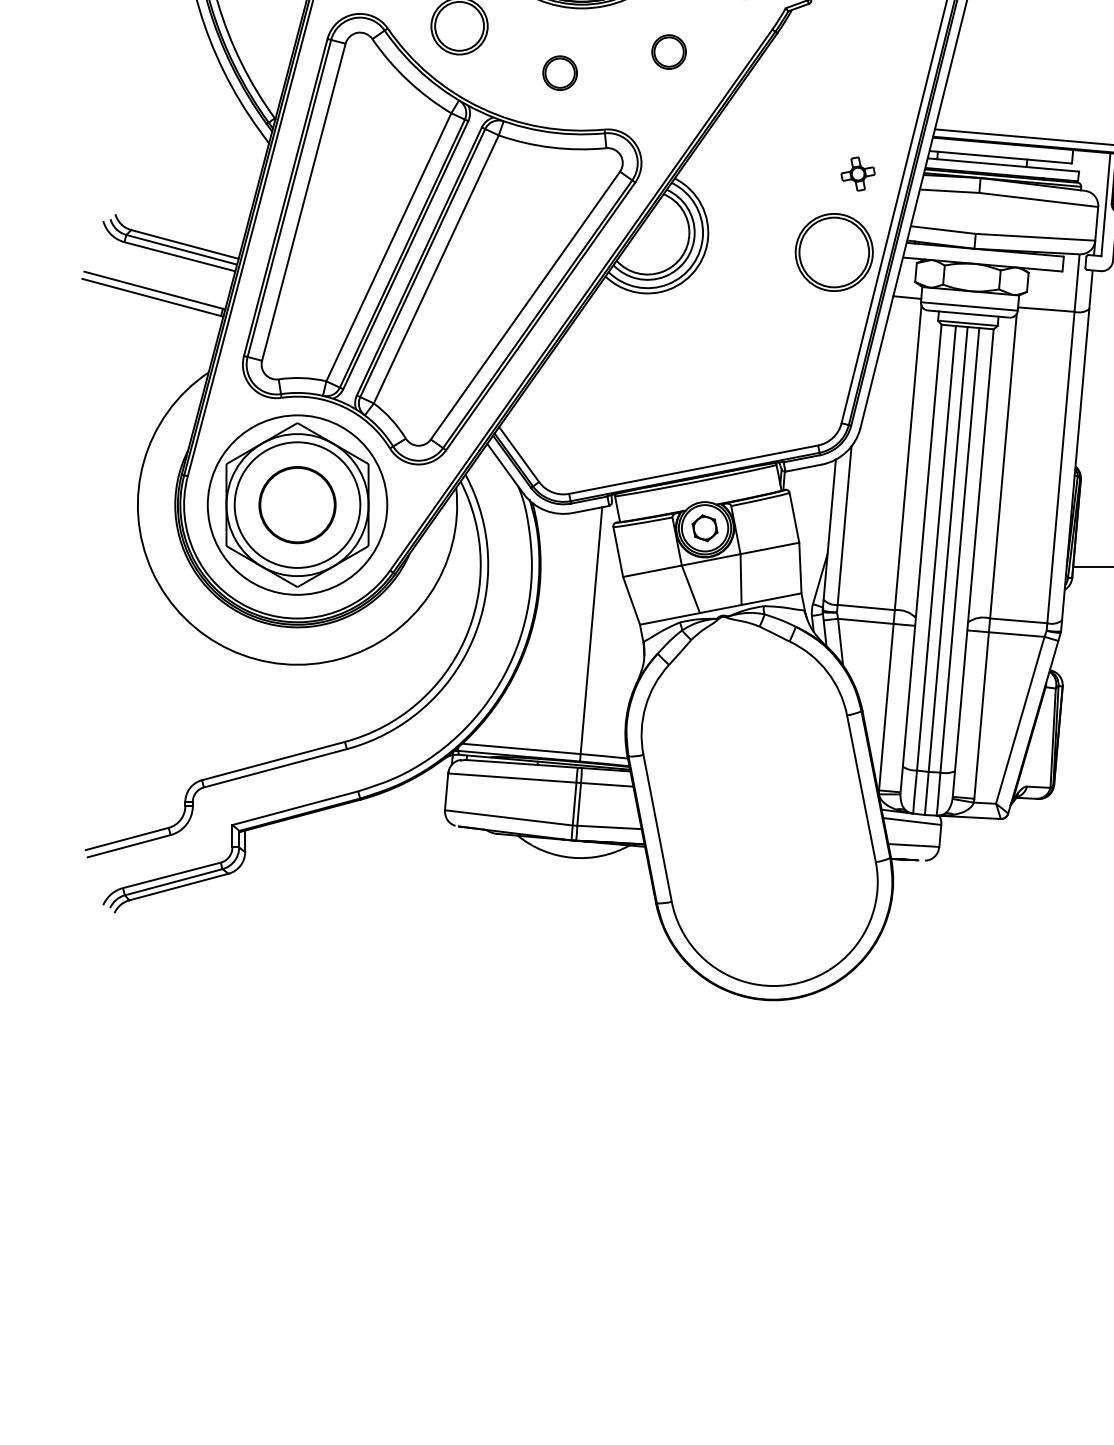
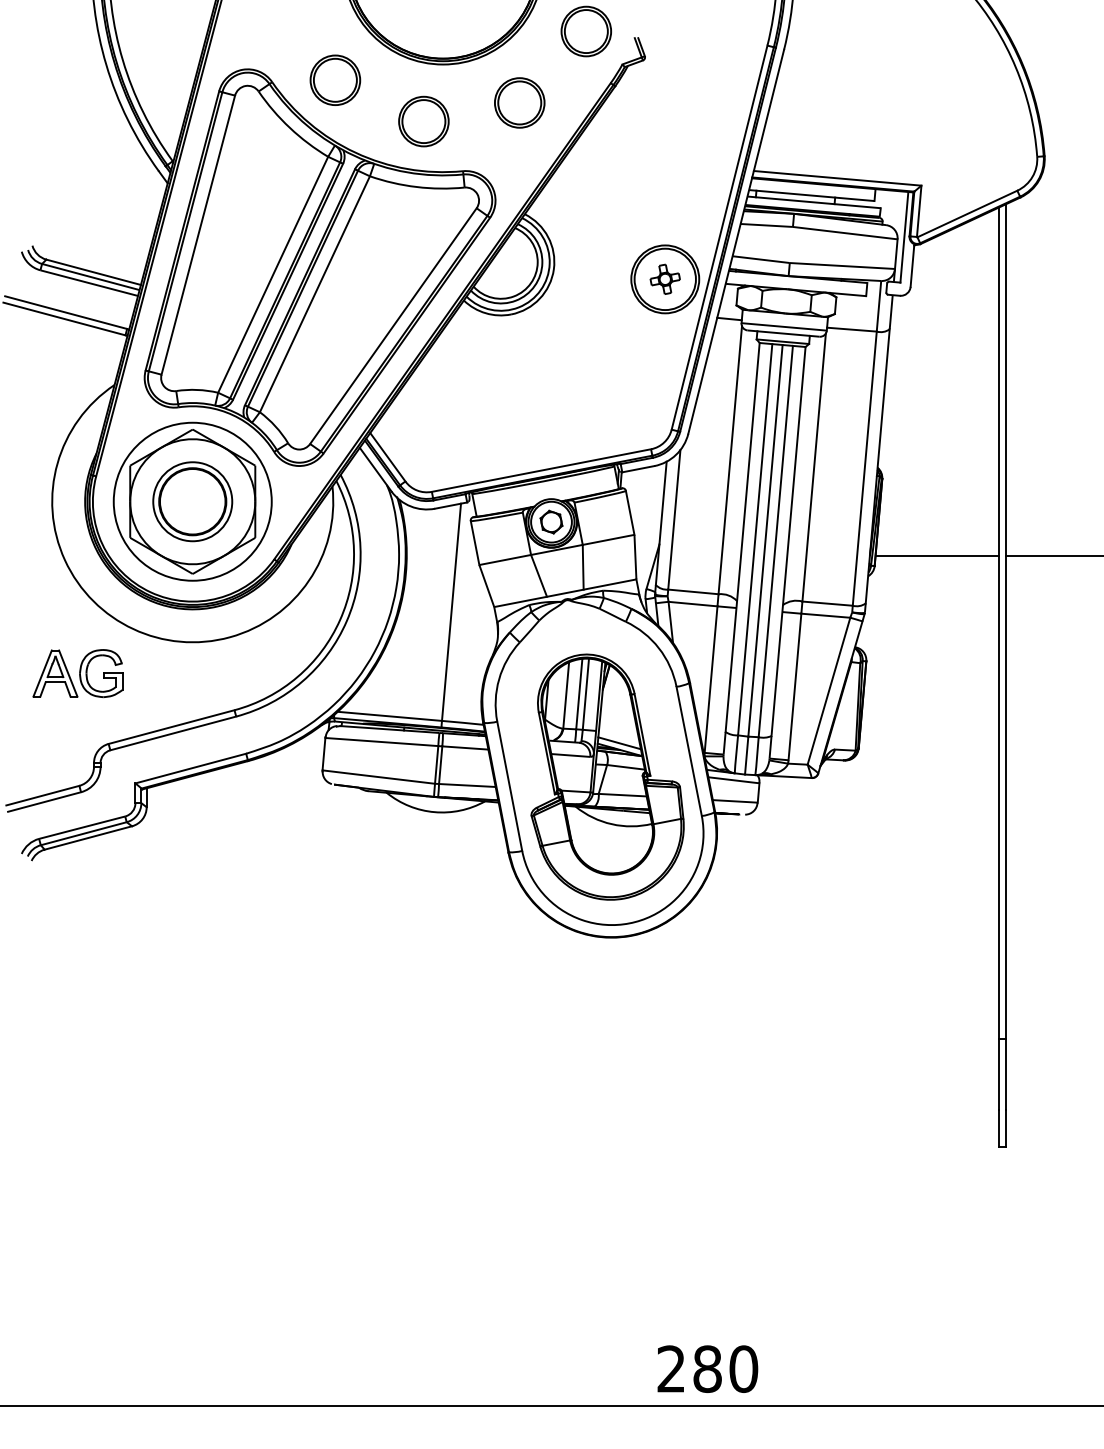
part: (668, 51) -> (519, 102), size x1.67
part: (559, 73) -> (423, 121), size x1.67
part: (857, 173) -> (664, 278), moved
circle: (297, 504) -> (192, 501), size x0.71
part: (166, 700) -> (77, 673), added
part: (768, 817) -> (607, 776), added

